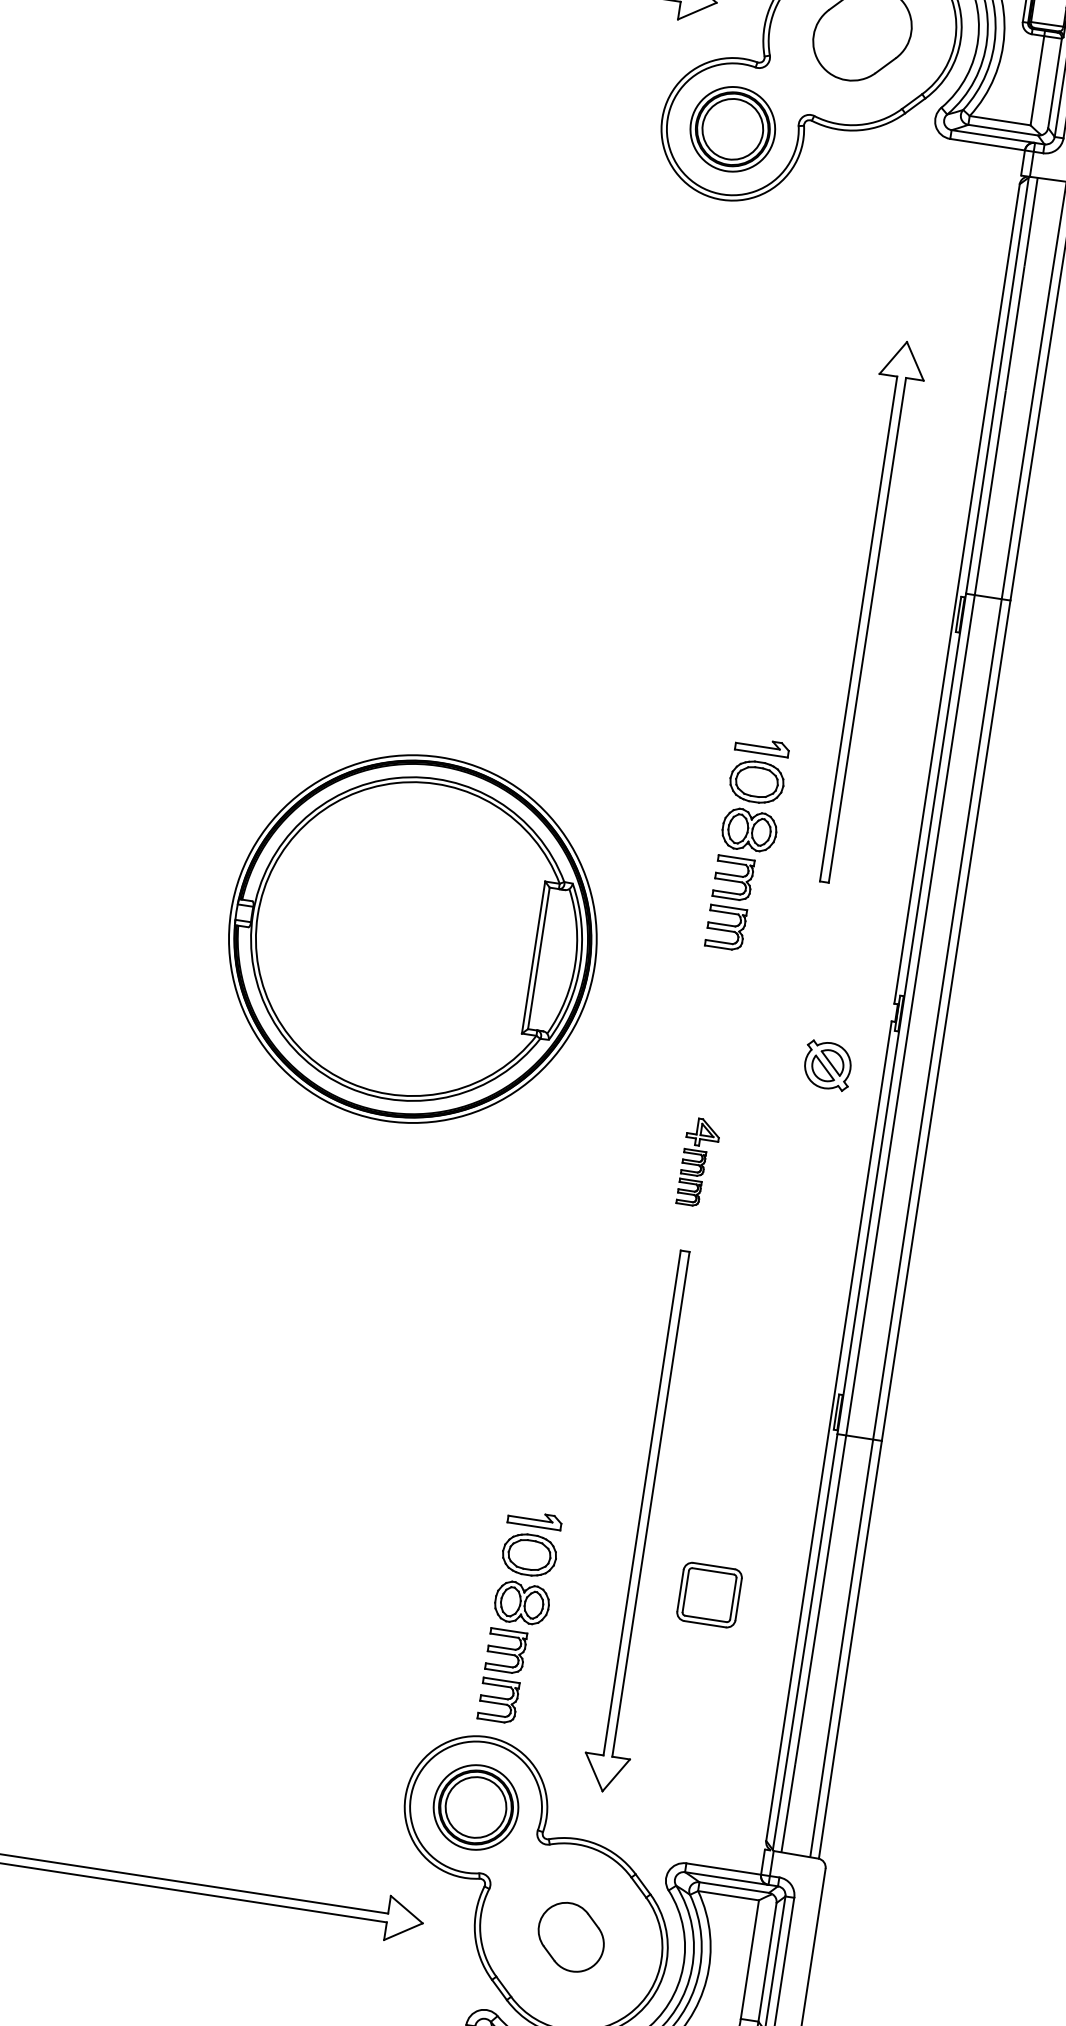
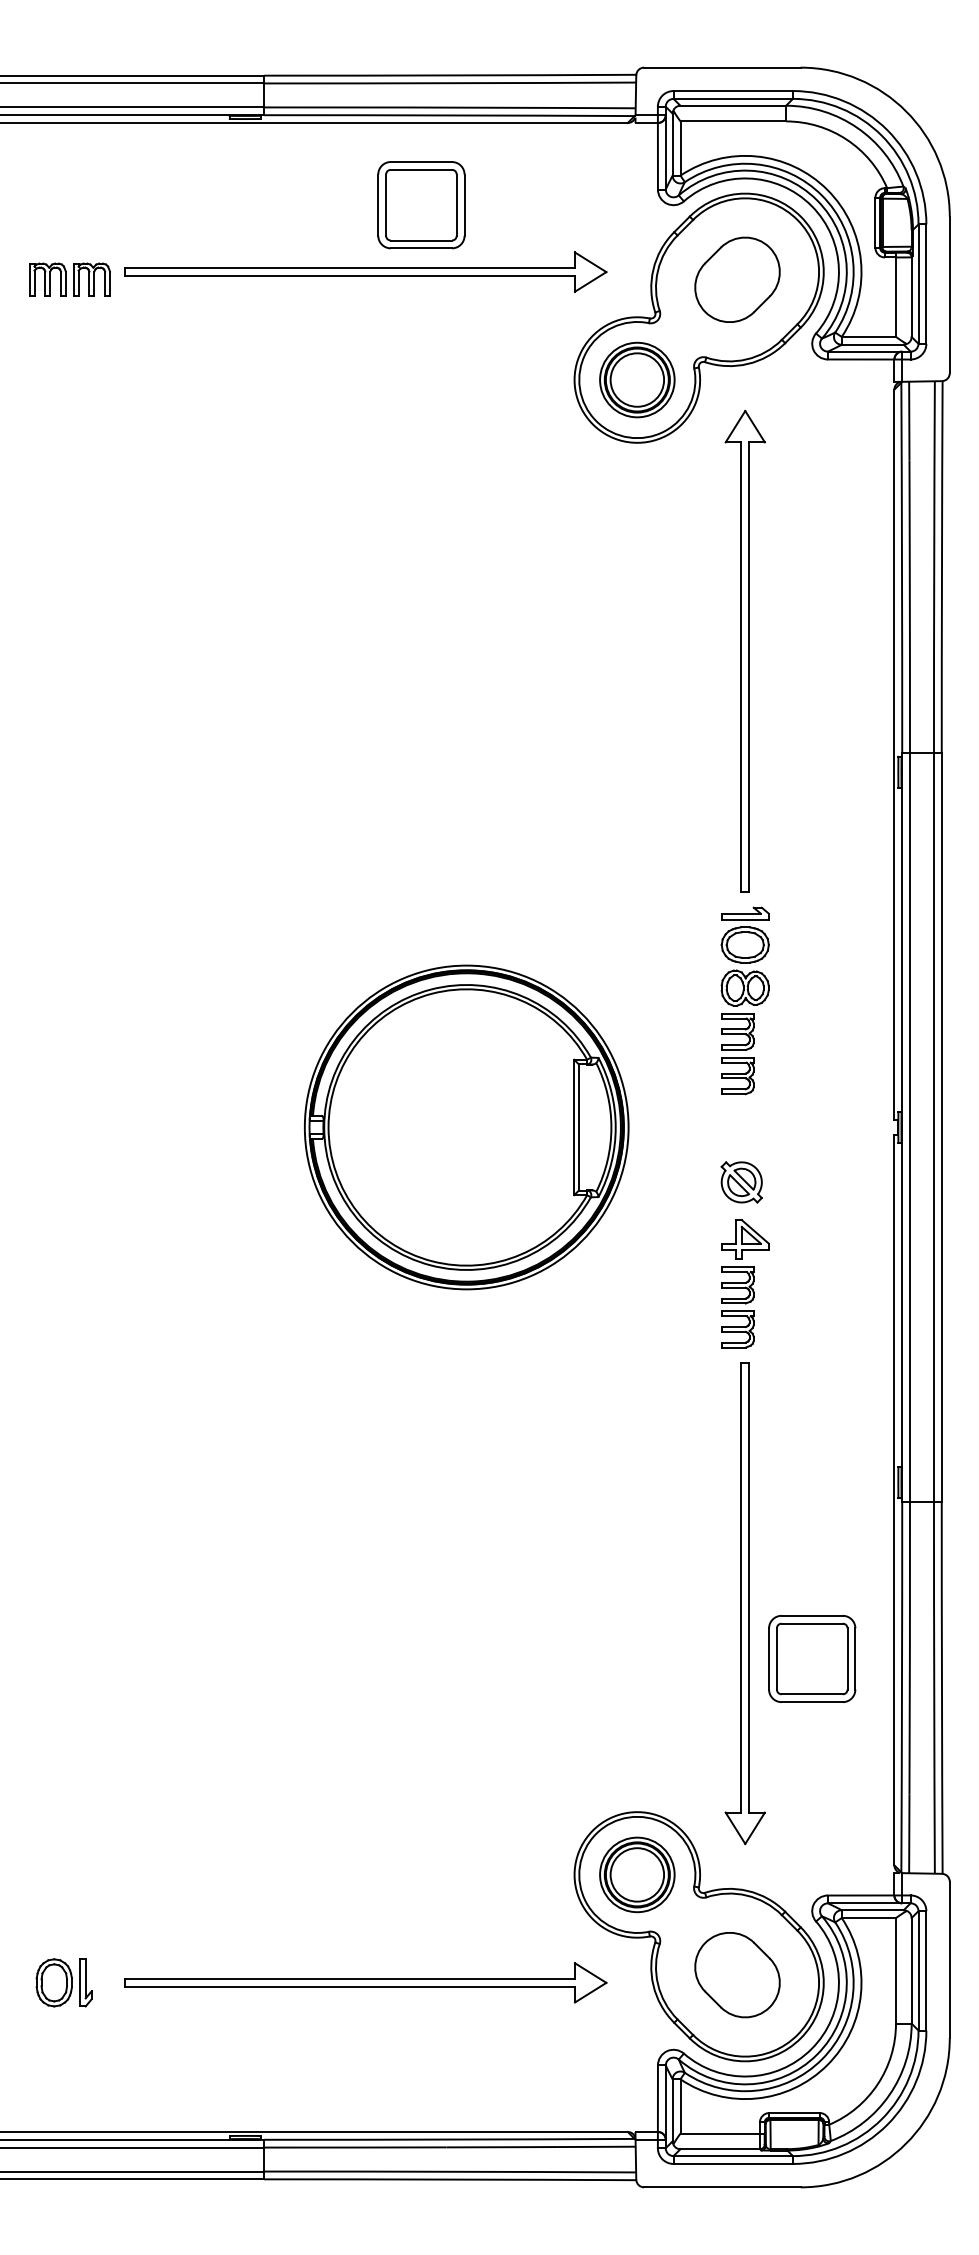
part: (864, 610) -> (744, 650), moved
part: (827, 1065) -> (741, 1182), moved
part: (699, 1162) -> (745, 1283), size x1.67
part: (709, 1594) -> (812, 1658), size x1.67
part: (519, 1617) -> (649, 1703), removed
part: (571, 1937) -> (737, 1975), size x1.43

